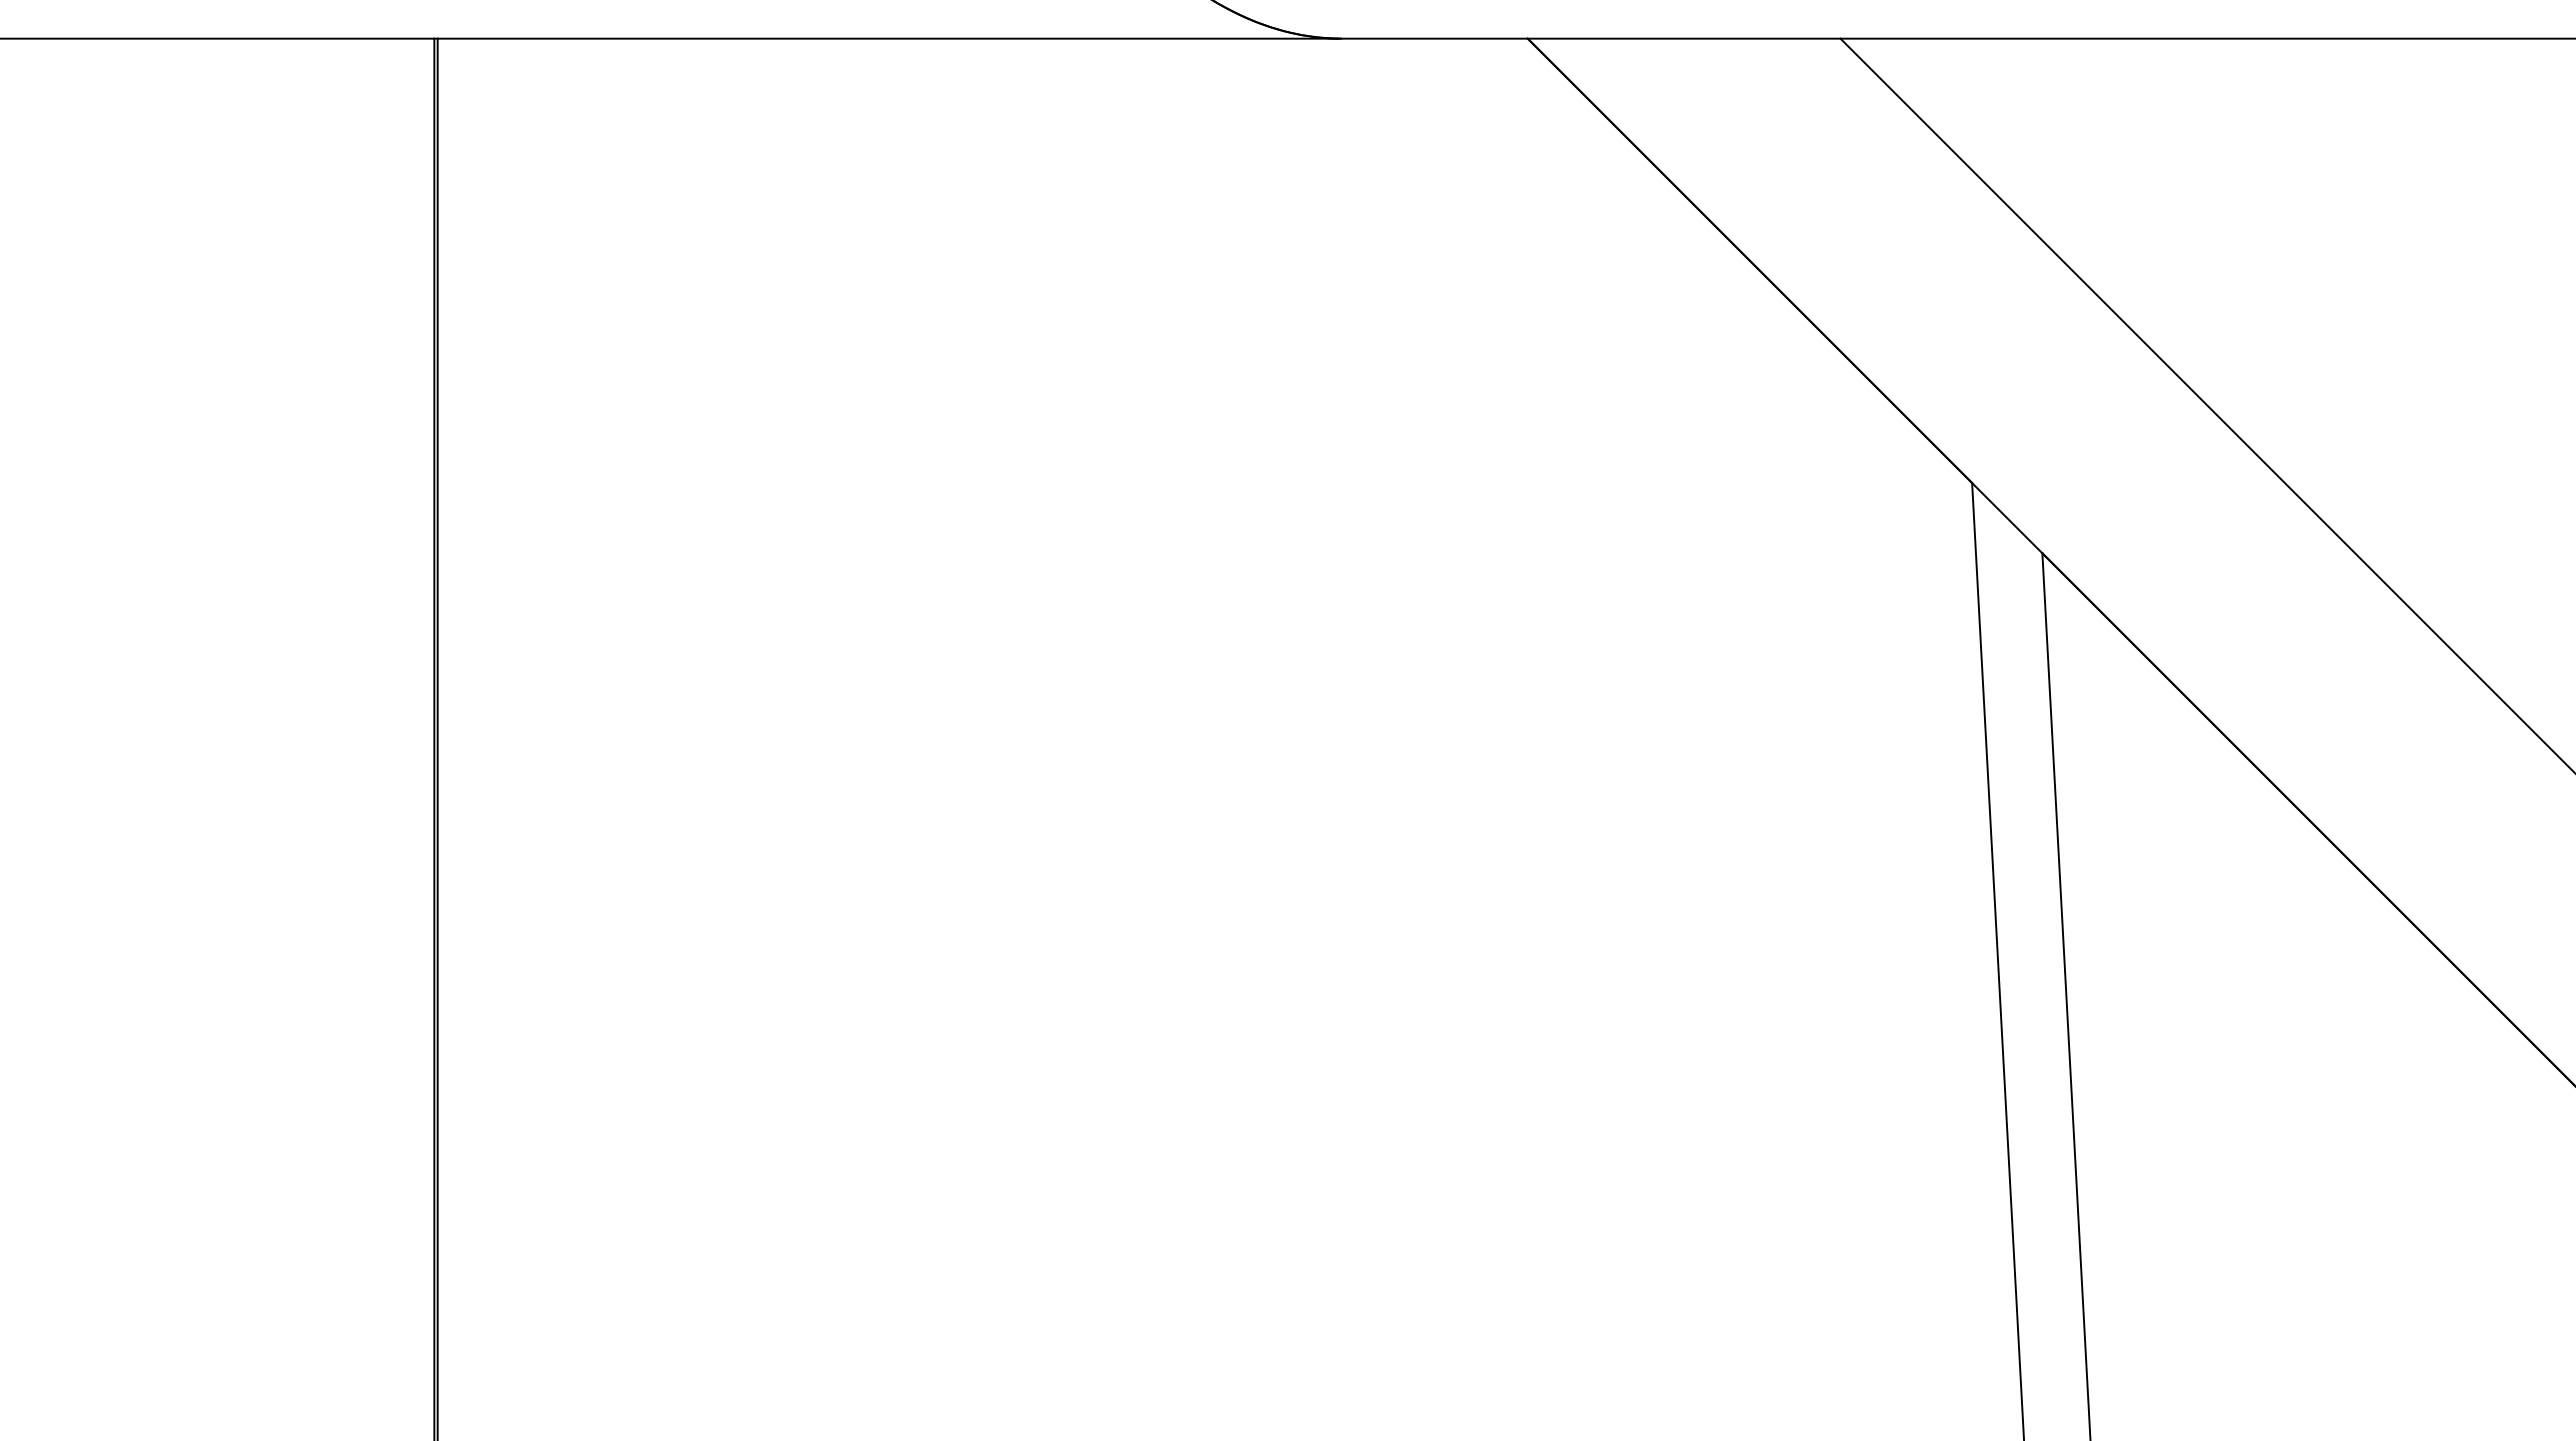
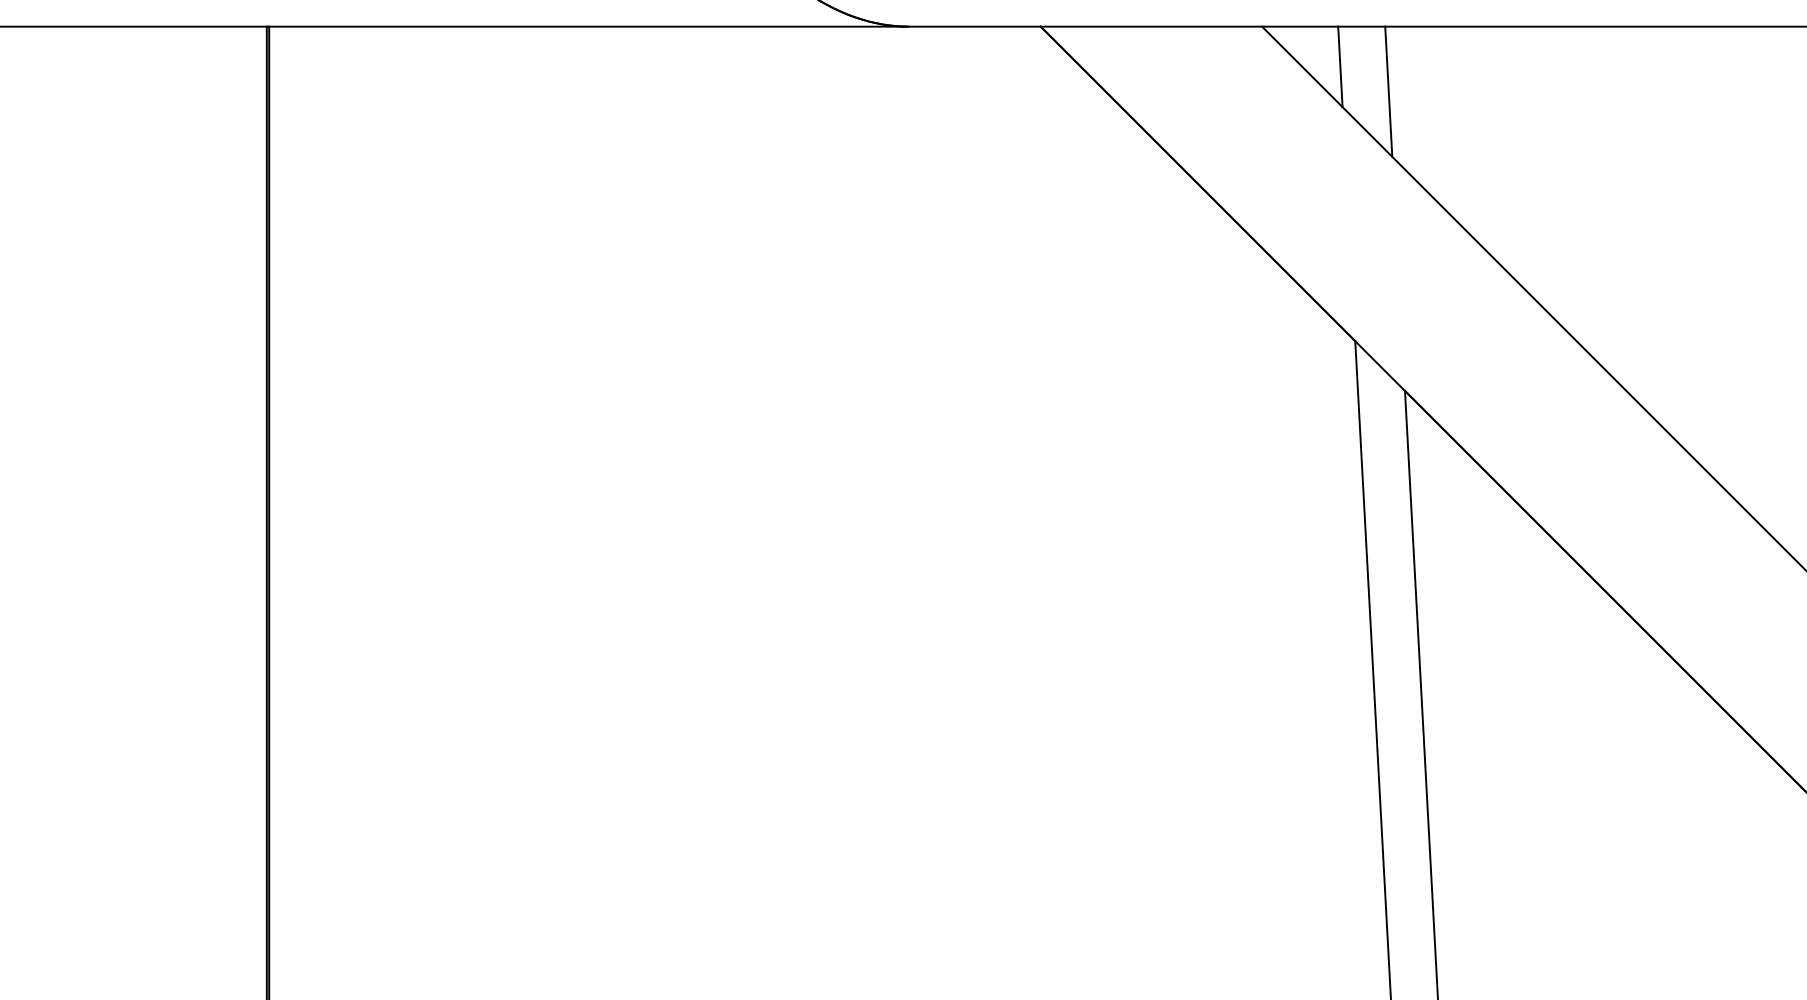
line: (1951, 95) -> (1340, 66), added
line: (2019, 130) -> (1388, 91), added

